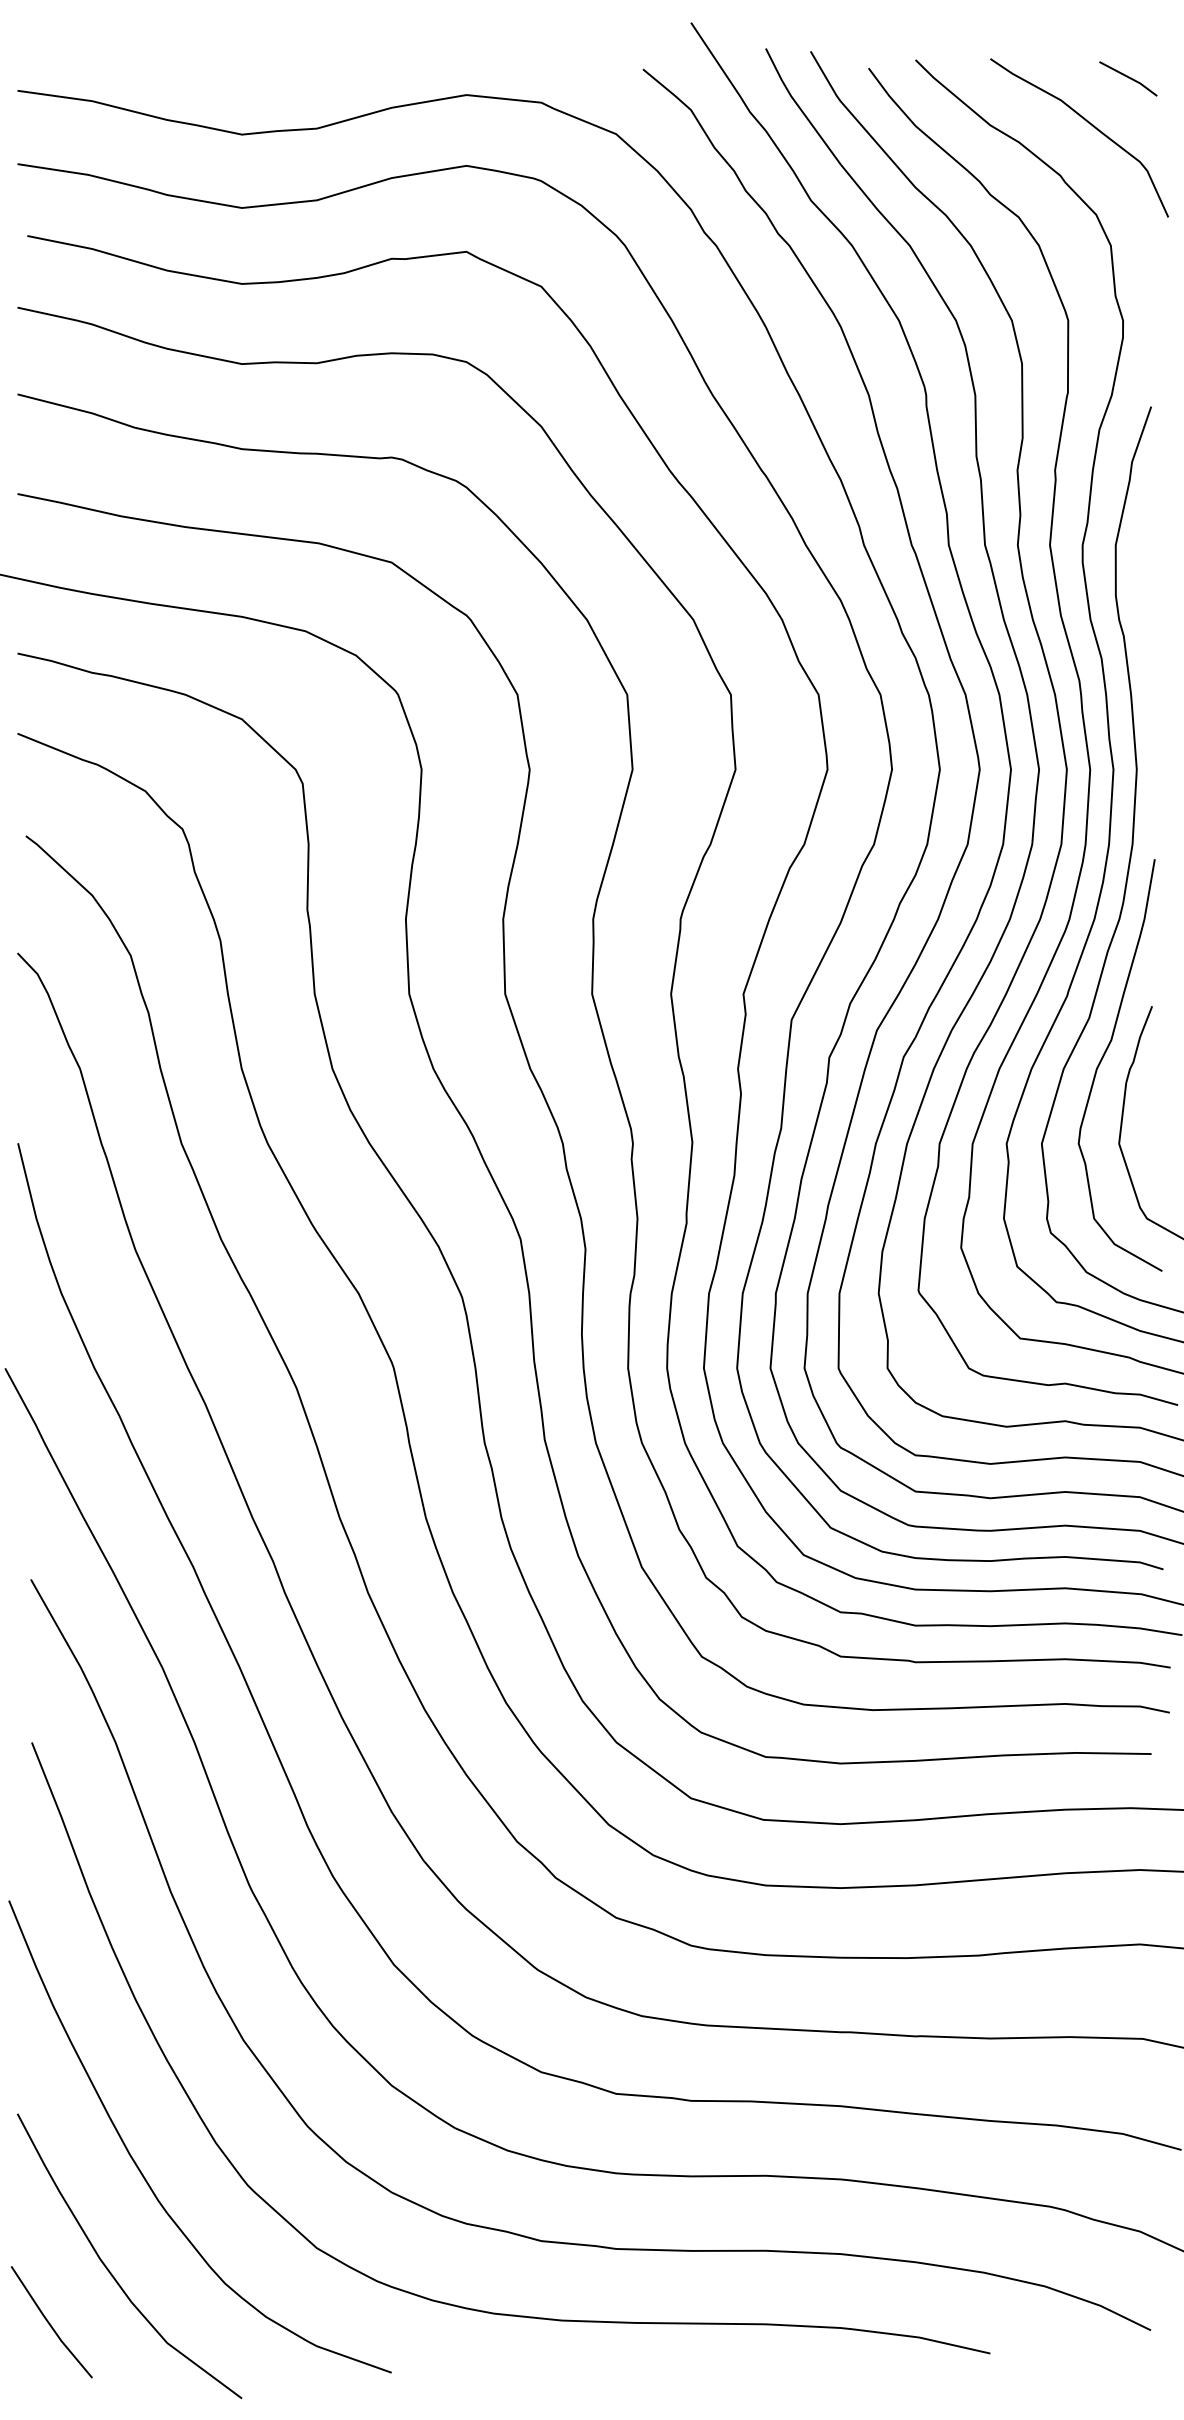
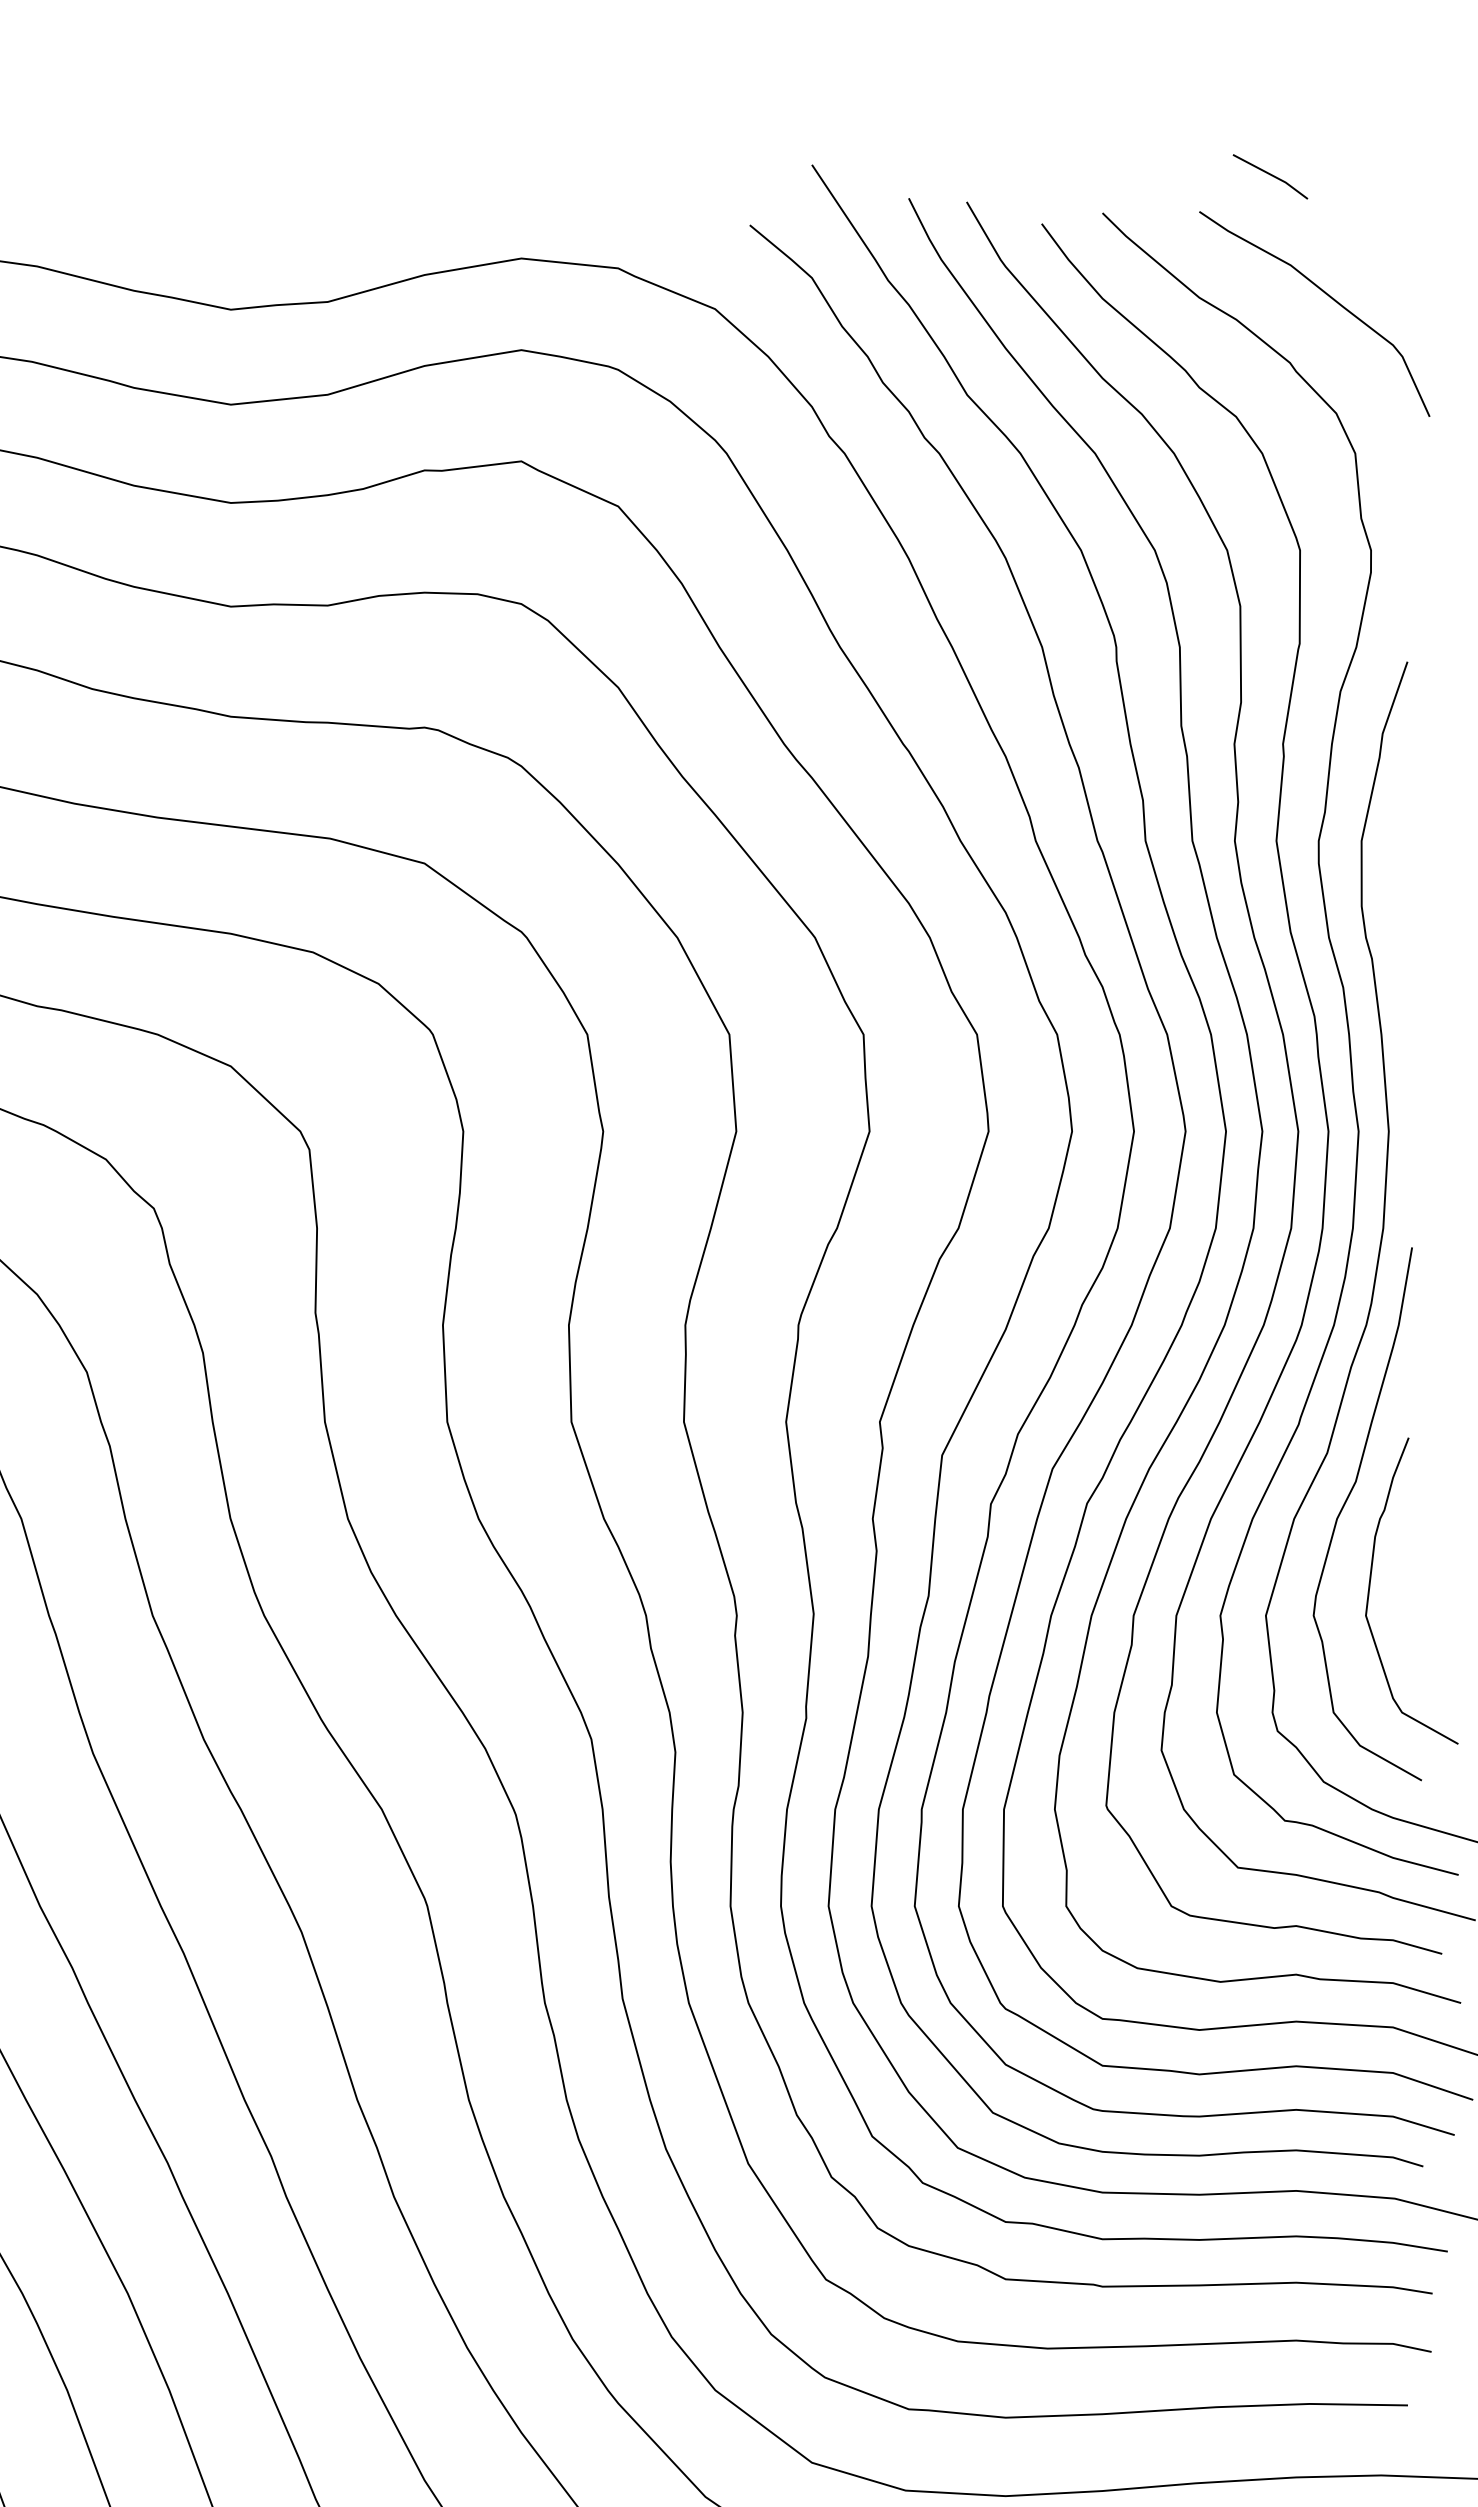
line: (1128, 78) -> (1270, 176), moved

